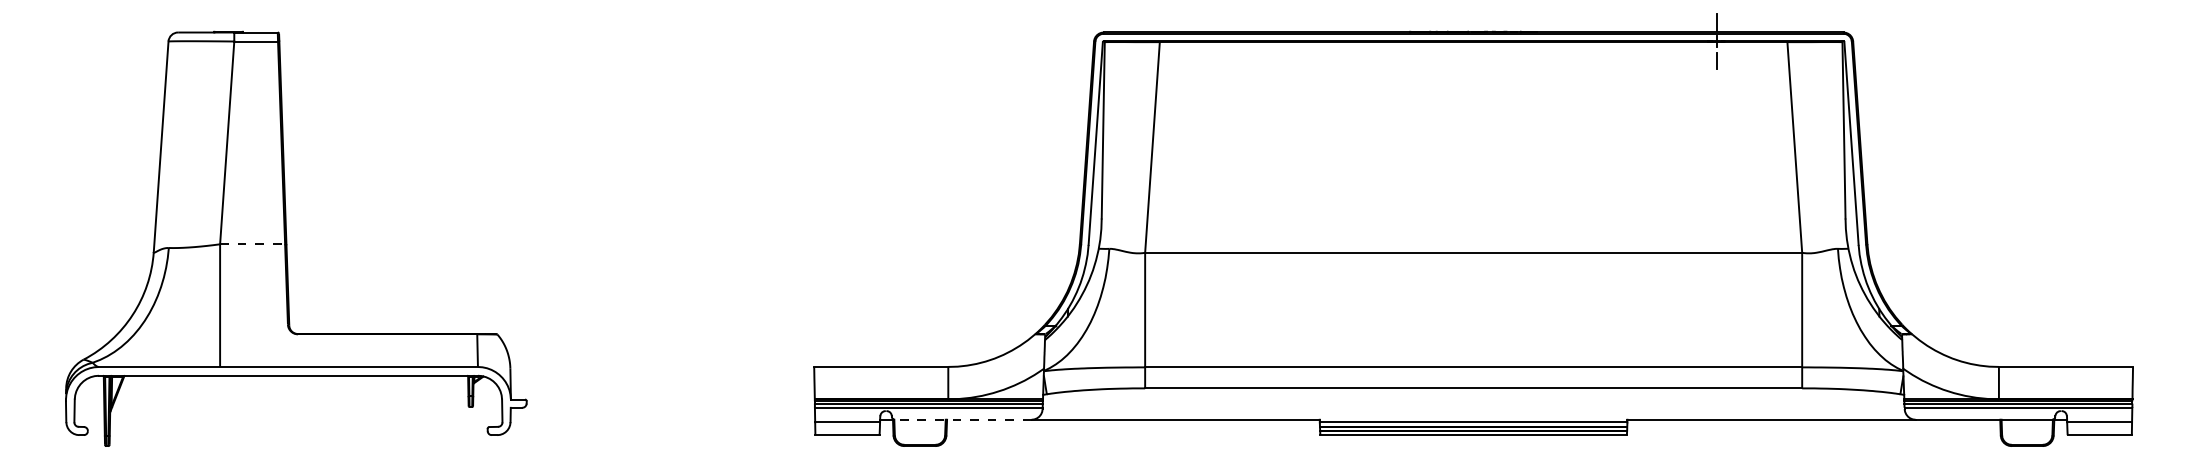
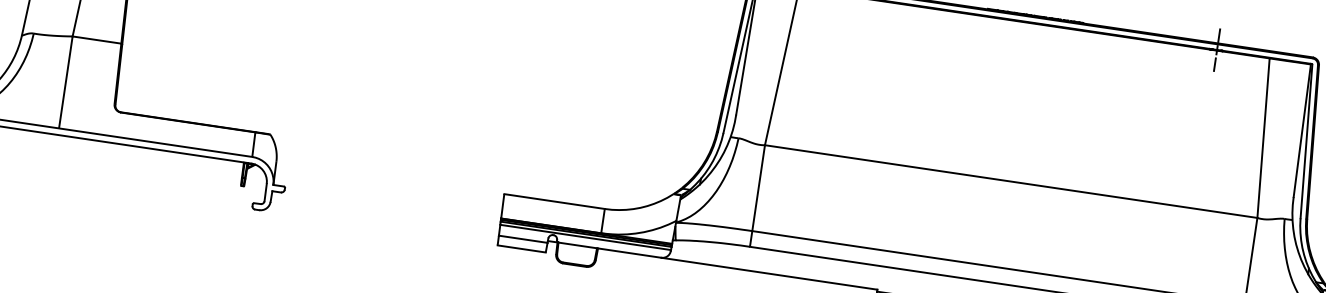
line: (252, 244) -> (96, 40), dashed -> solid
line: (962, 419) -> (609, 249), dashed -> solid

